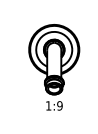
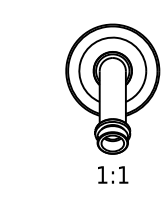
text: (59, 105) -> (122, 174), 1:9 -> 1:1

